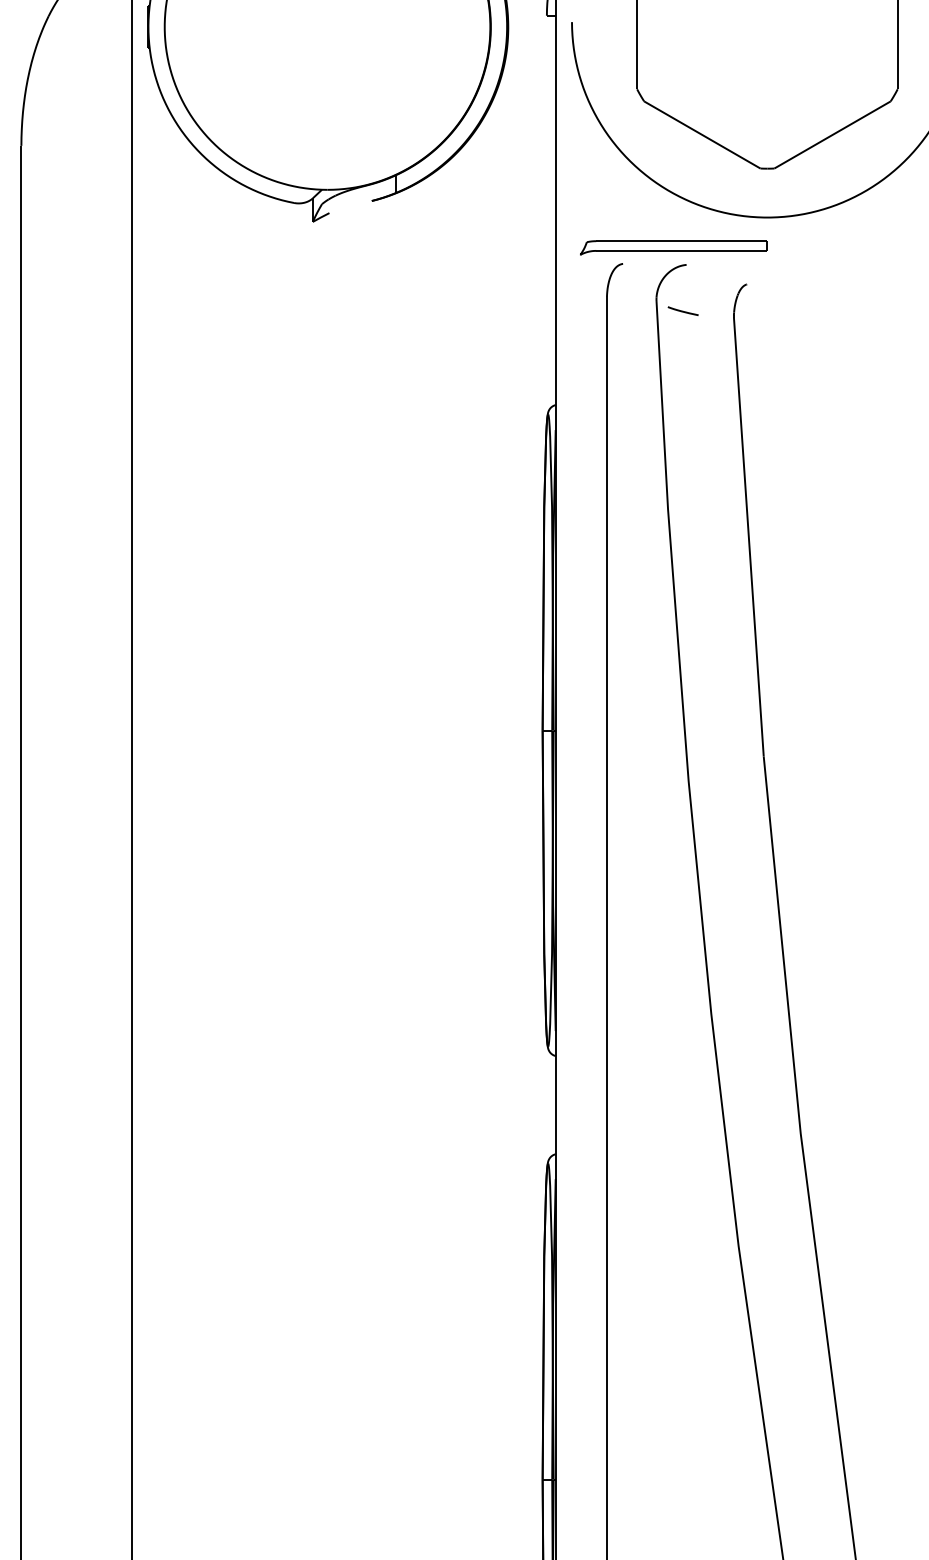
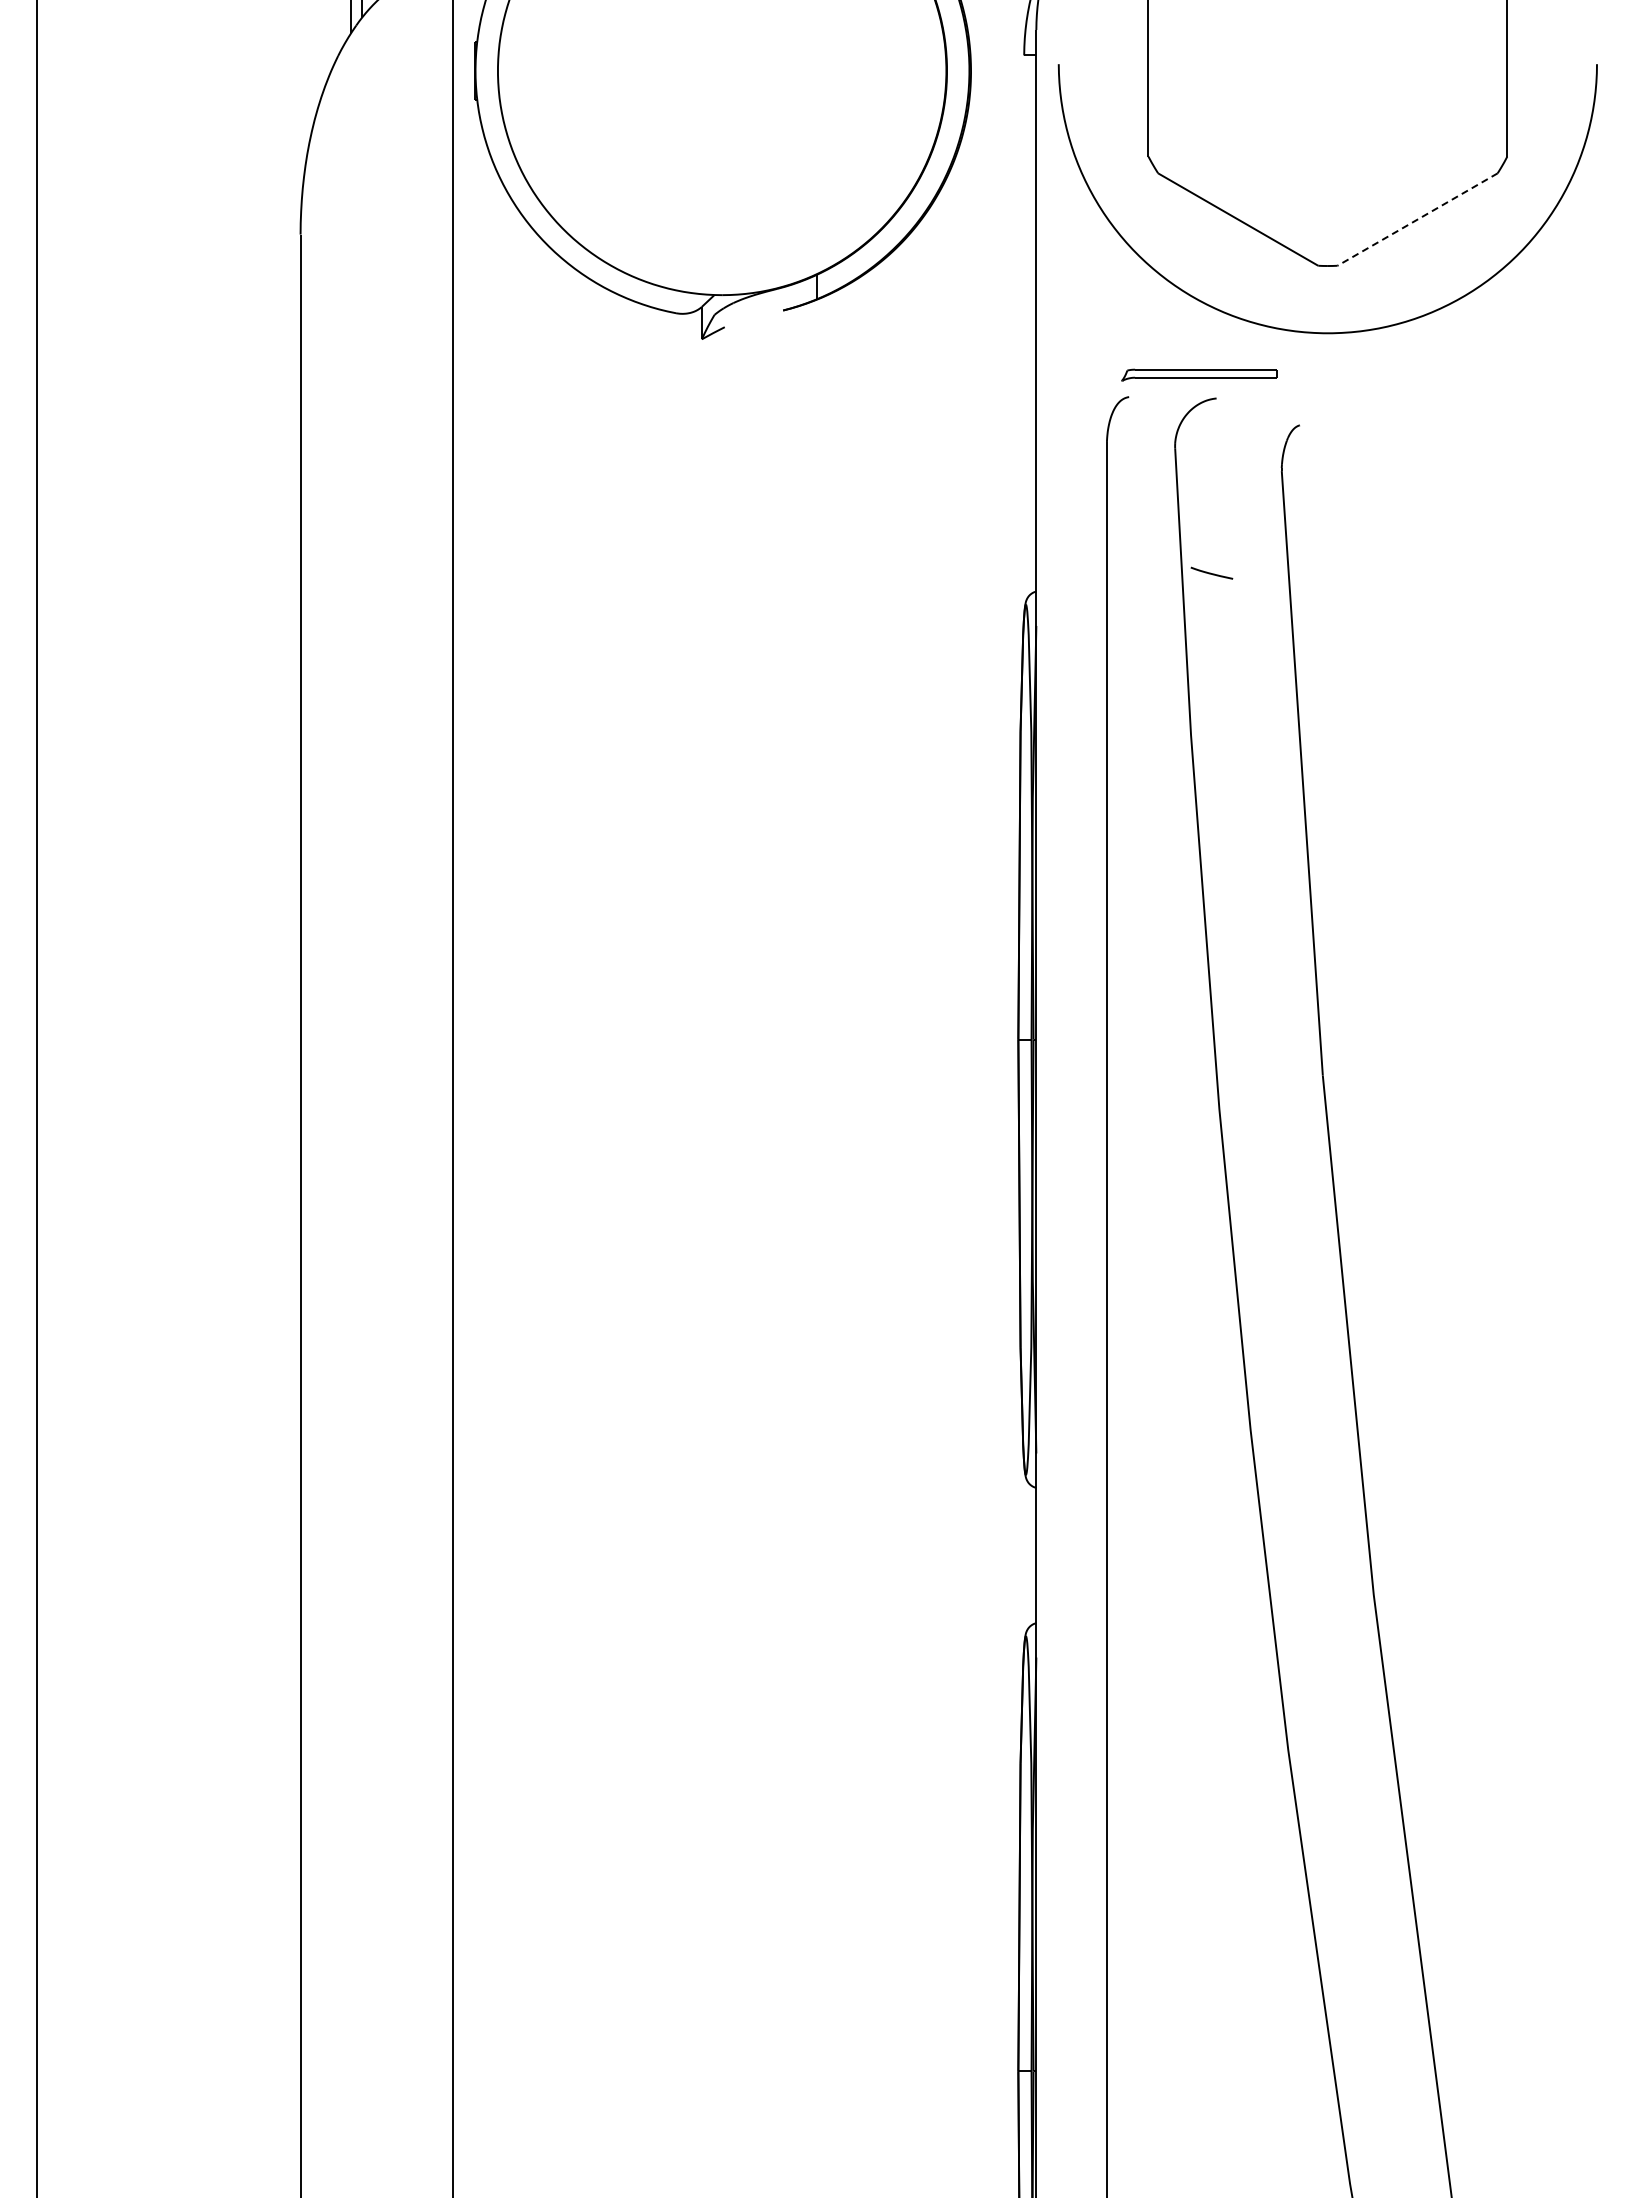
line: (832, 134) -> (1417, 219), solid -> dashed
part: (674, 248) -> (1199, 375), size x0.6
line: (682, 310) -> (1210, 572), moved

